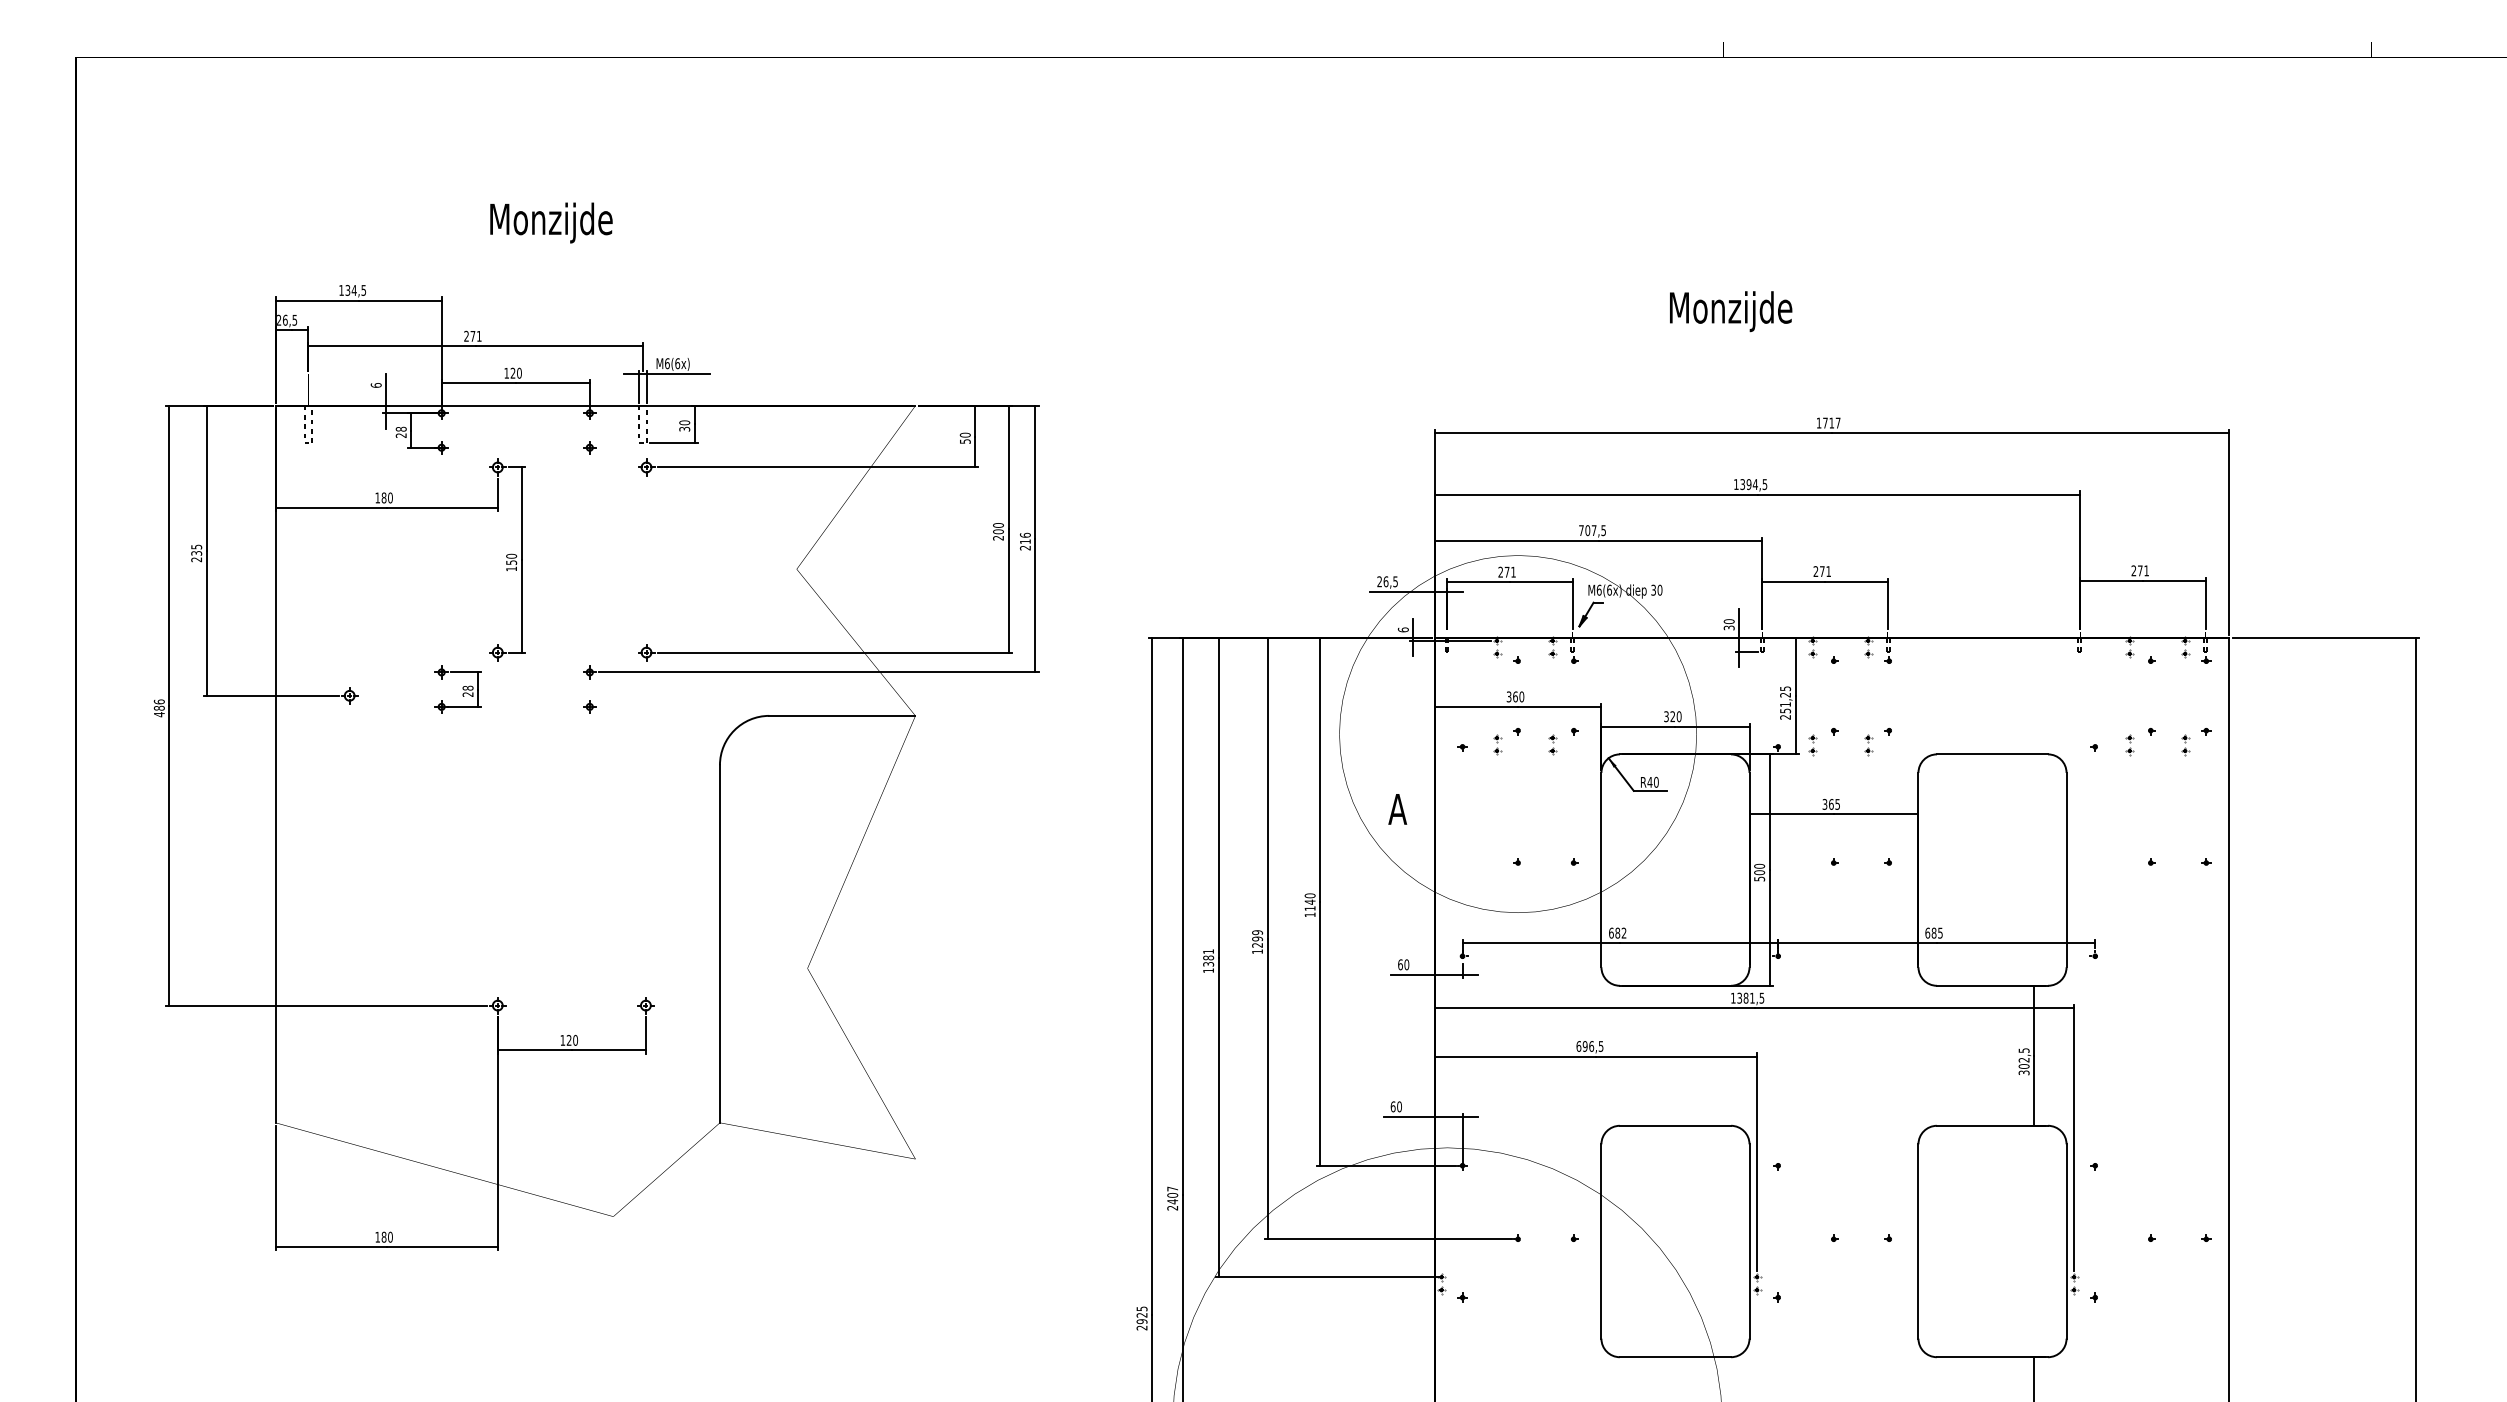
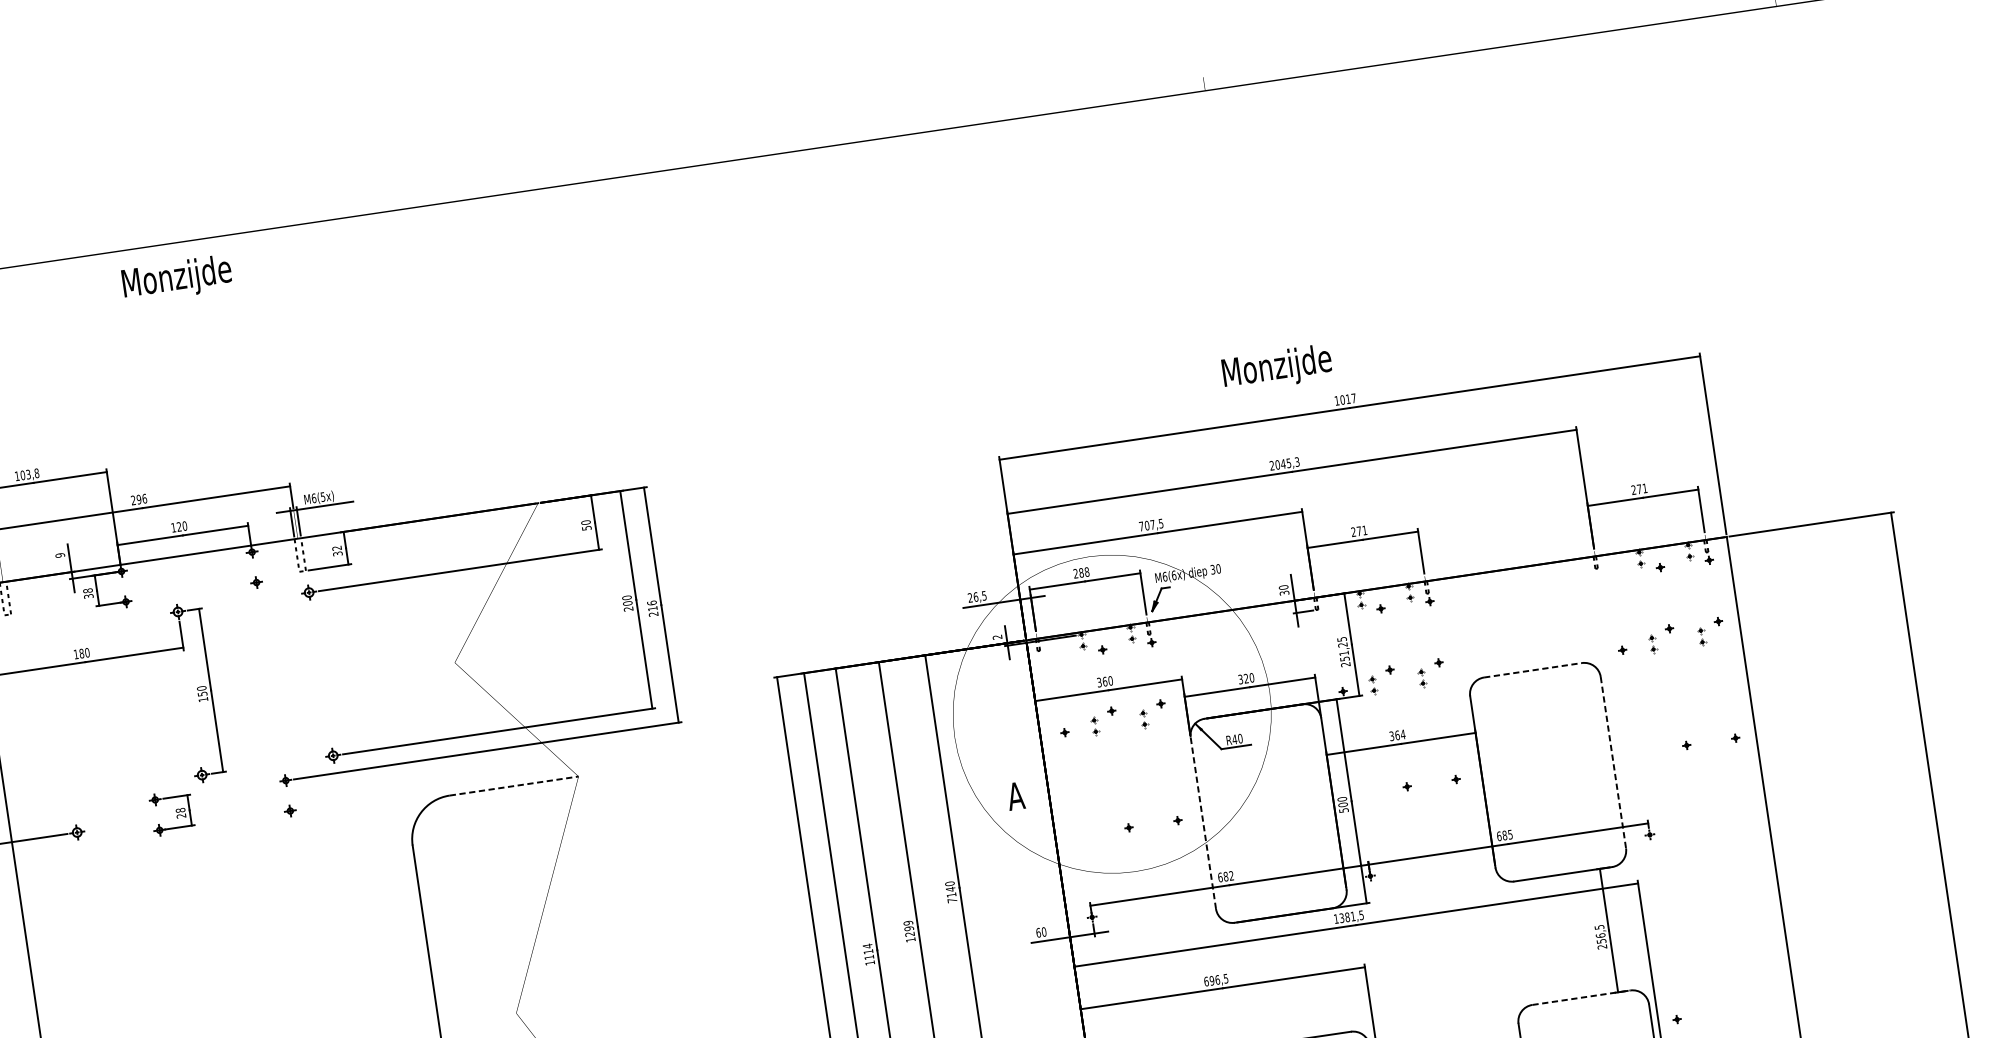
text: (551, 222) -> (177, 278), moved
text: (355, 290) -> (29, 474), 134,5 -> 103,8
text: (1731, 311) -> (1277, 368), moved
text: (475, 335) -> (141, 498), 271 -> 296
text: (677, 363) -> (322, 496), M6(6x) -> M6(5x)
text: (375, 385) -> (59, 555), 6 -> 9
text: (684, 422) -> (336, 548), 30 -> 32
text: (1825, 422) -> (1342, 399), 1717 -> 1017
text: (401, 435) -> (89, 596), 28 -> 38
text: (1750, 484) -> (1284, 463), 1394,5 -> 2045,3
text: (1509, 571) -> (1083, 571), 271 -> 288
text: (1402, 629) -> (996, 637), 6 -> 2
line: (842, 715) -> (514, 785), solid -> dashed
line: (1992, 754) -> (1533, 670), solid -> dashed
text: (1837, 804) -> (1402, 734), 365 -> 364
line: (1601, 869) -> (1203, 822), solid -> dashed
line: (2066, 870) -> (1613, 763), solid -> dashed
text: (1309, 914) -> (951, 900), 1140 -> 7140
text: (1208, 957) -> (868, 951), 1381 -> 1114
text: (2023, 1066) -> (1601, 941), 302,5 -> 256,5
line: (1992, 1125) -> (1581, 997), solid -> dashed

